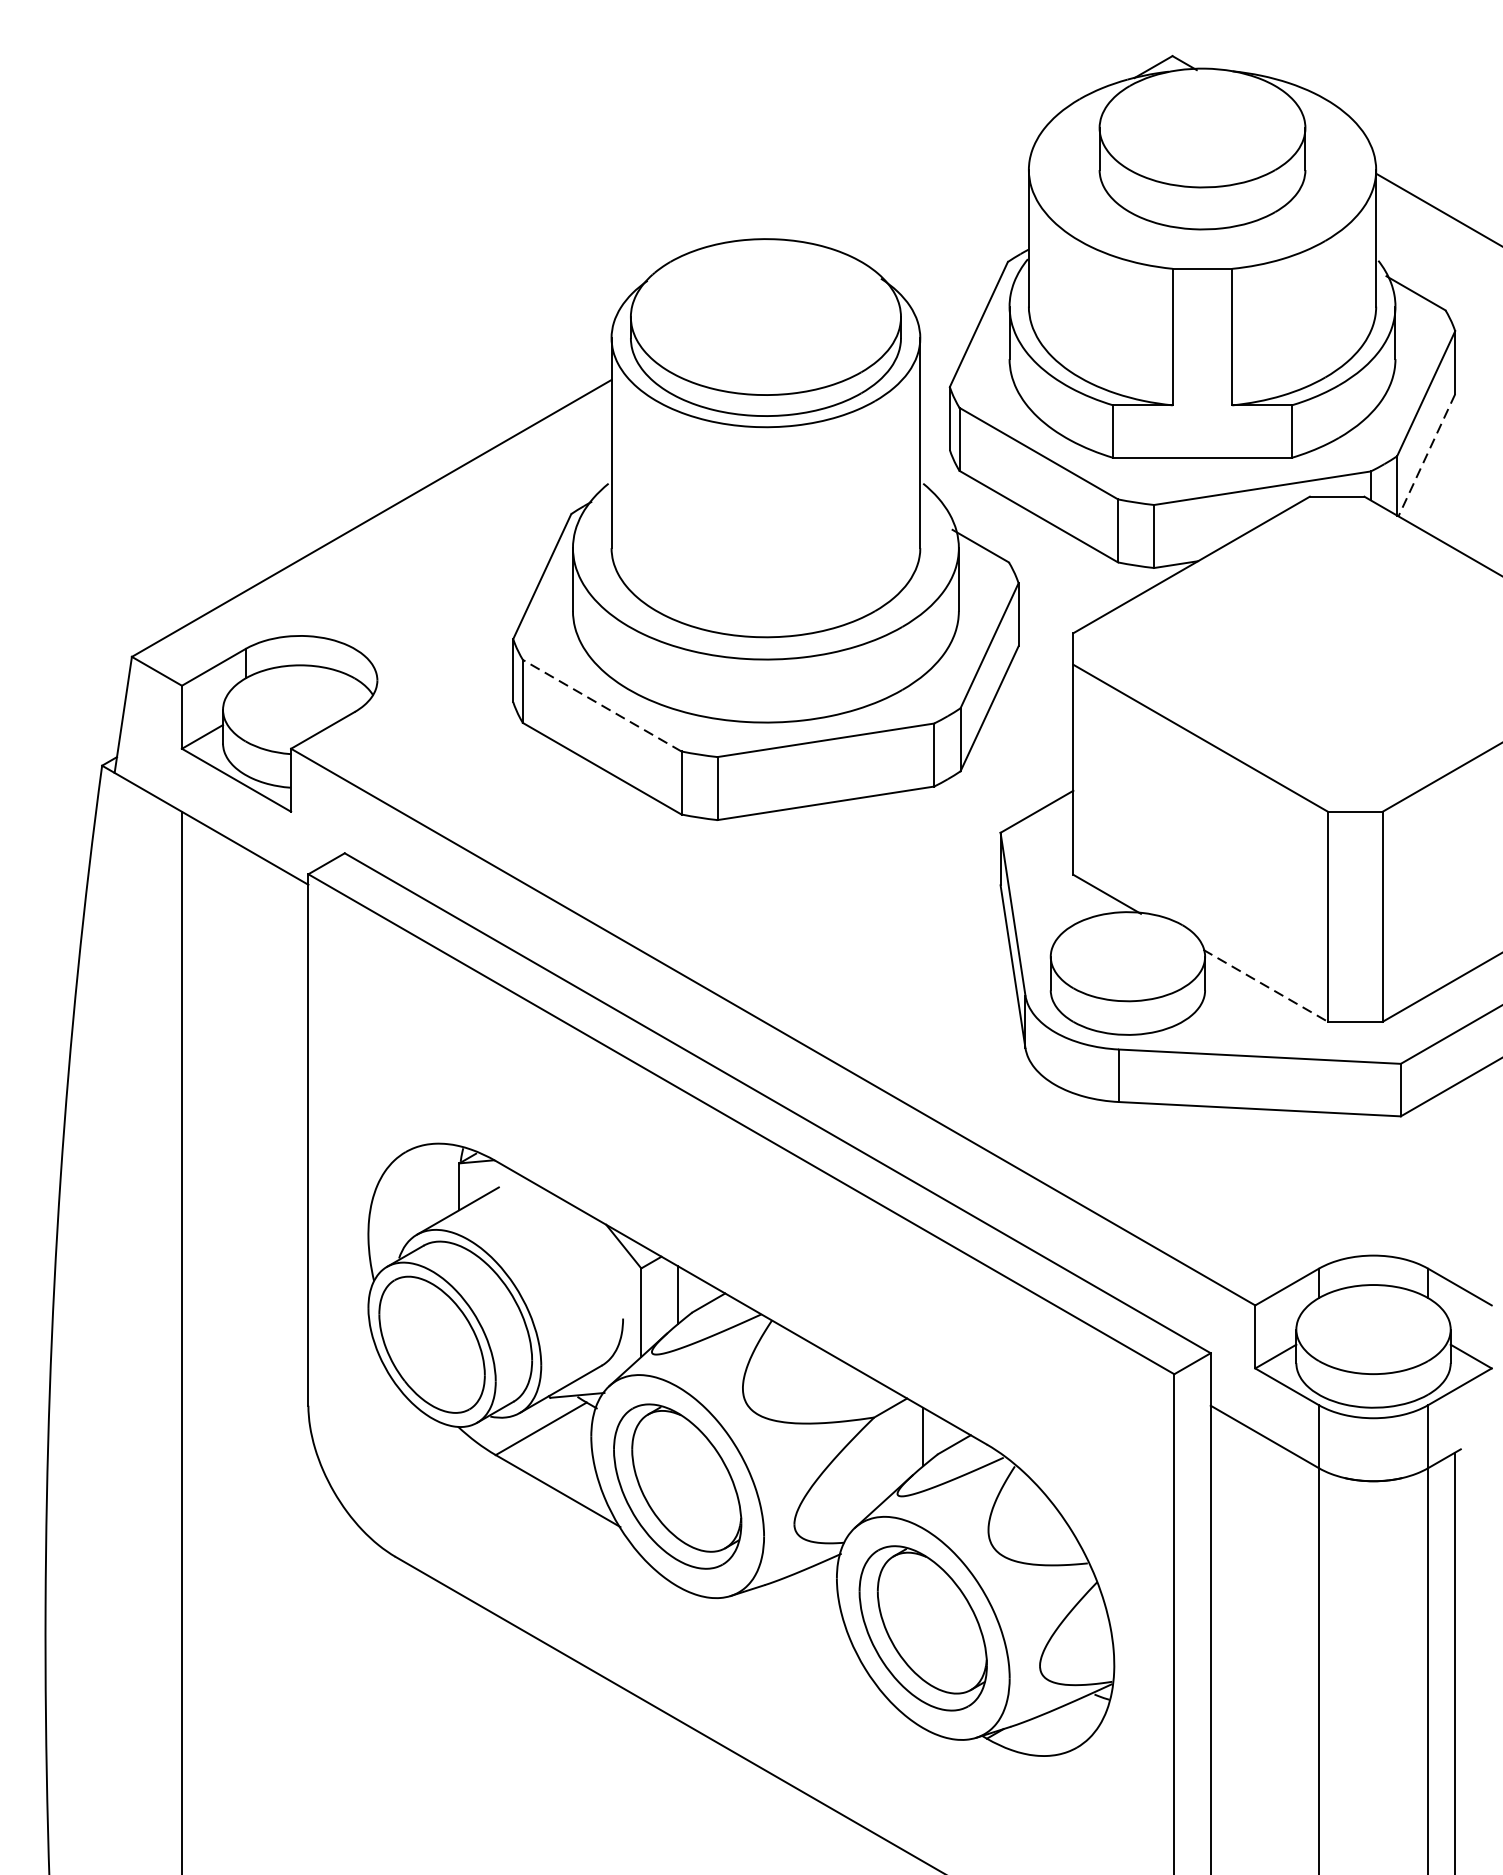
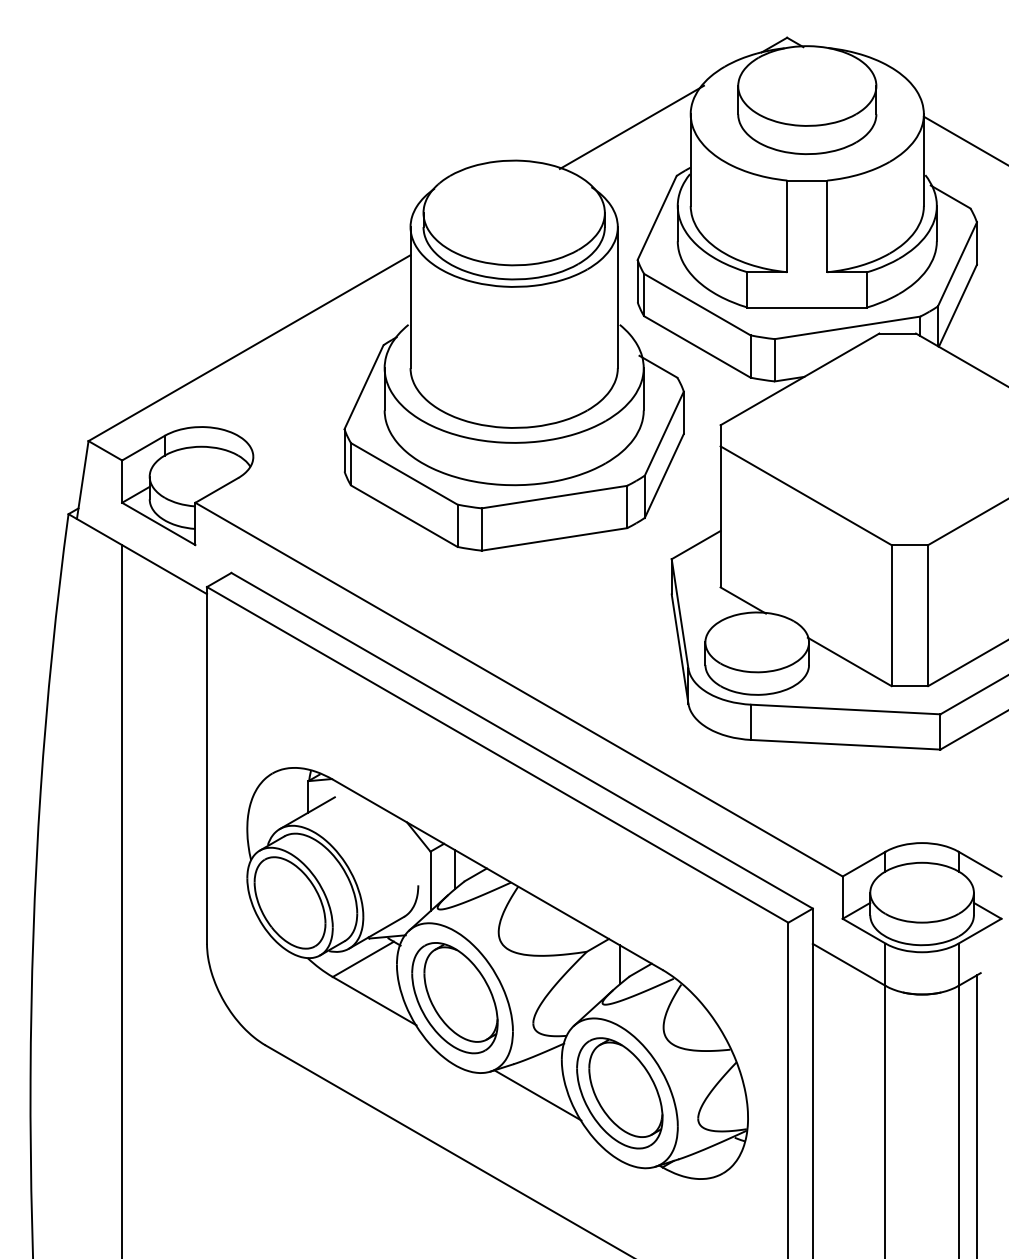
line: (940, 188) -> (631, 126), added
line: (1426, 456) -> (957, 306), dashed -> solid
line: (601, 705) -> (403, 473), dashed -> solid
line: (1266, 986) -> (850, 662), dashed -> solid
line: (800, 1631) -> (537, 1095), added

